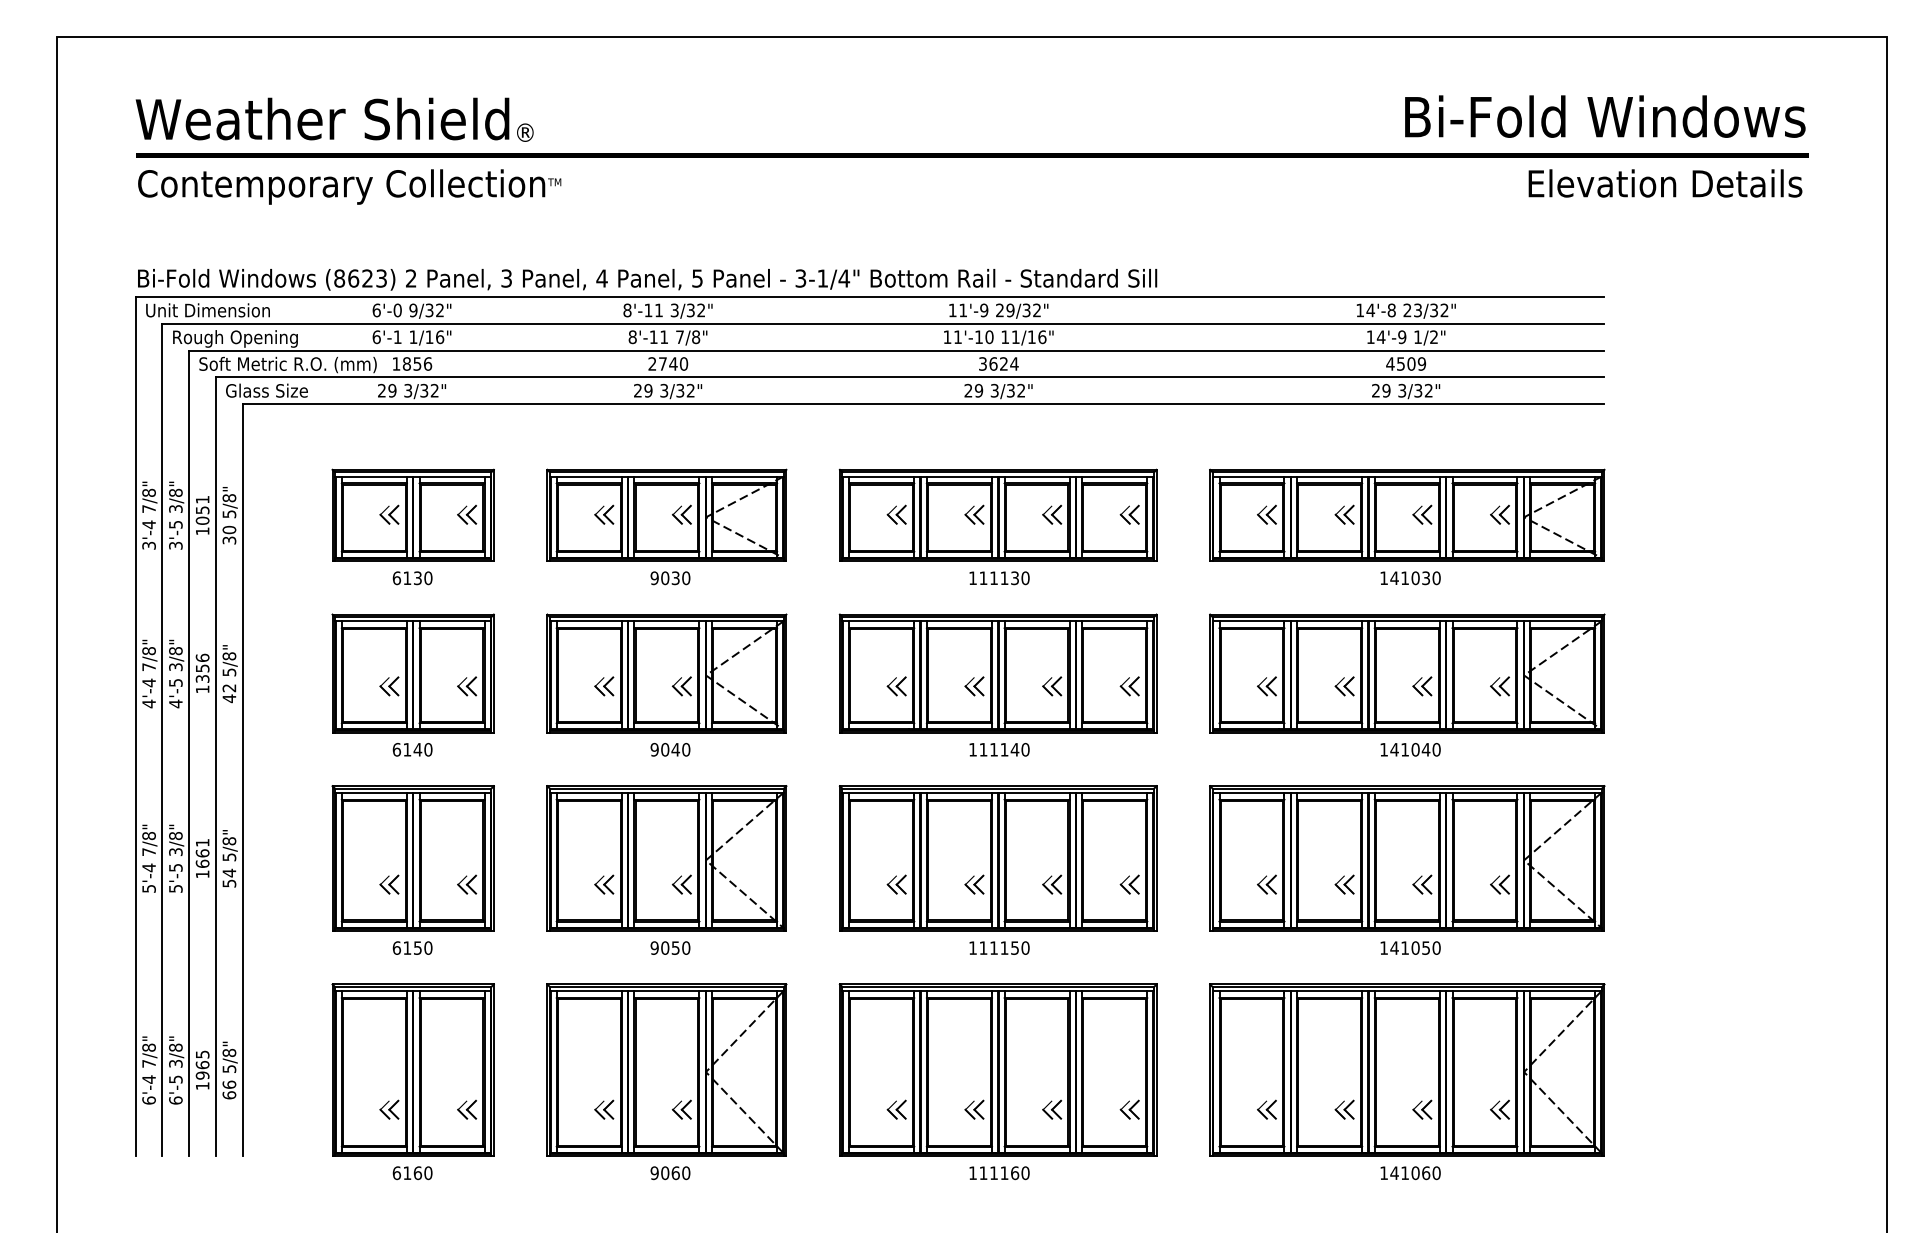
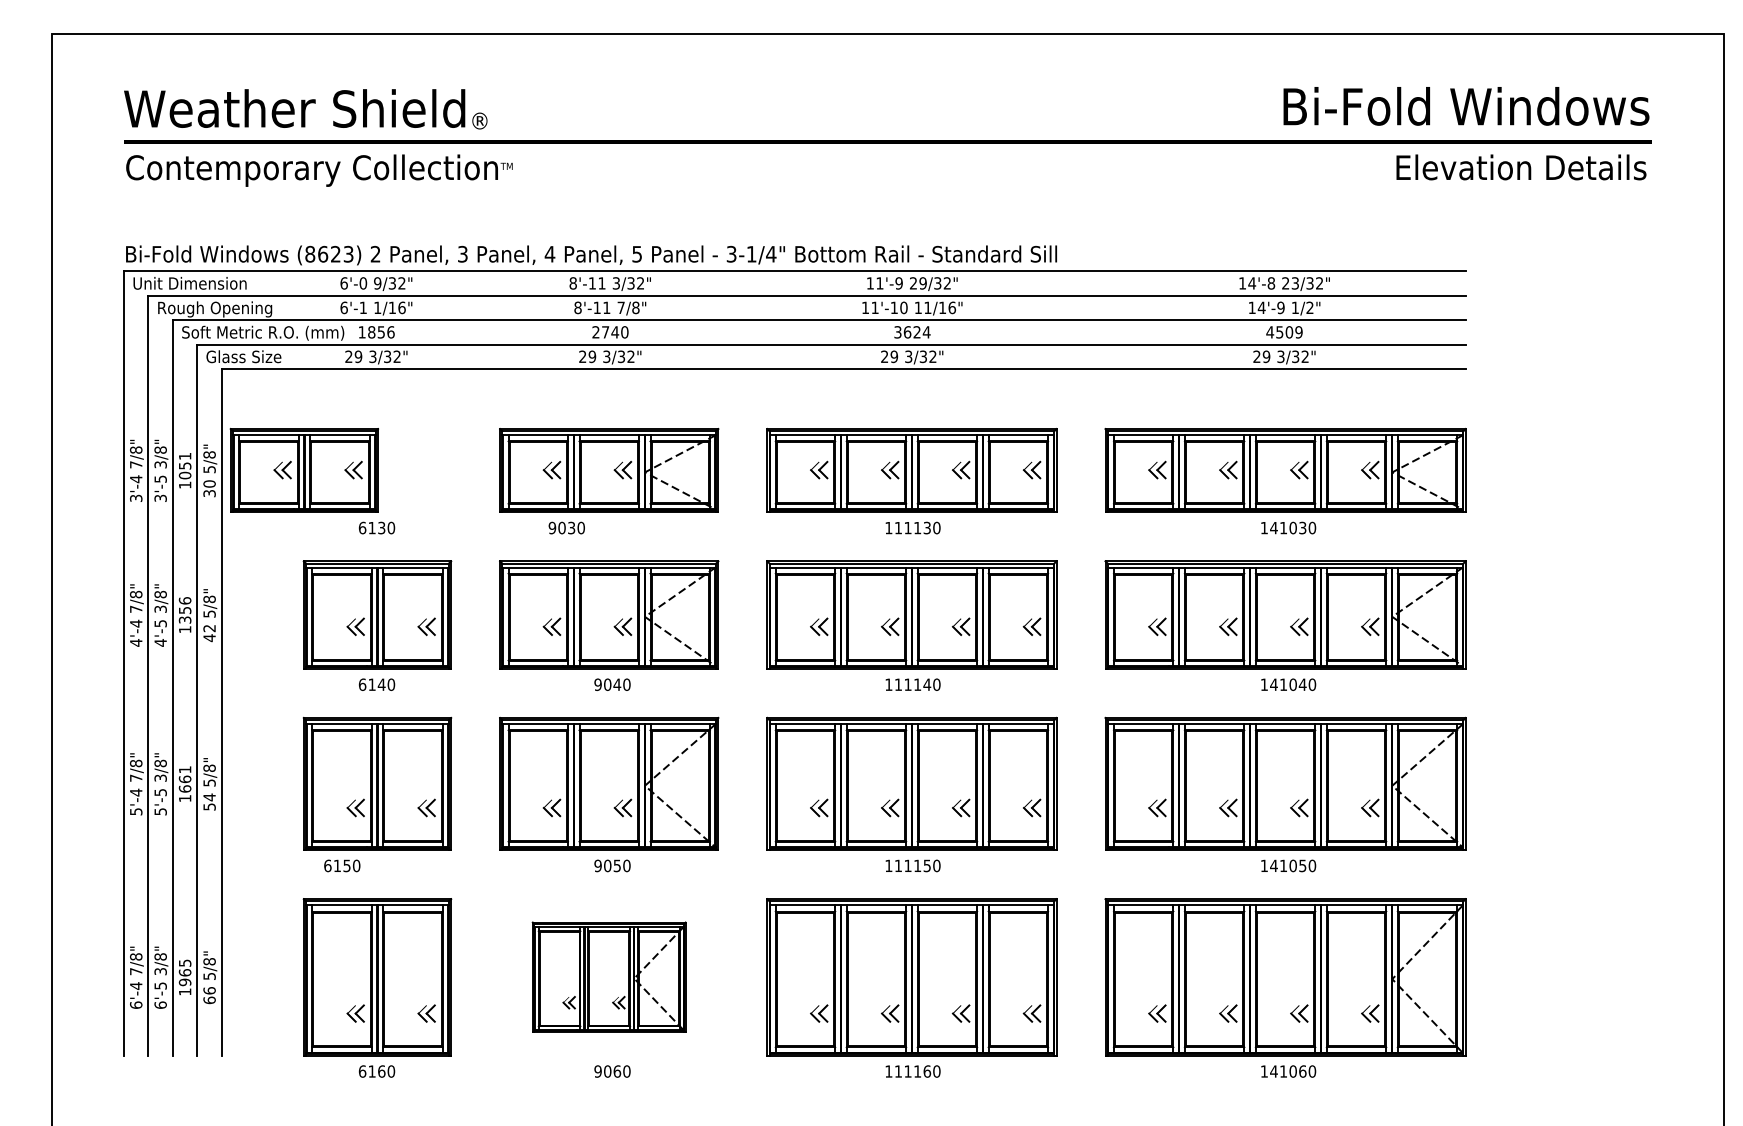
part: (412, 514) -> (303, 469), moved
text: (670, 578) -> (566, 528), moved
text: (412, 947) -> (342, 865), moved
part: (666, 1069) -> (608, 976), size x0.7

